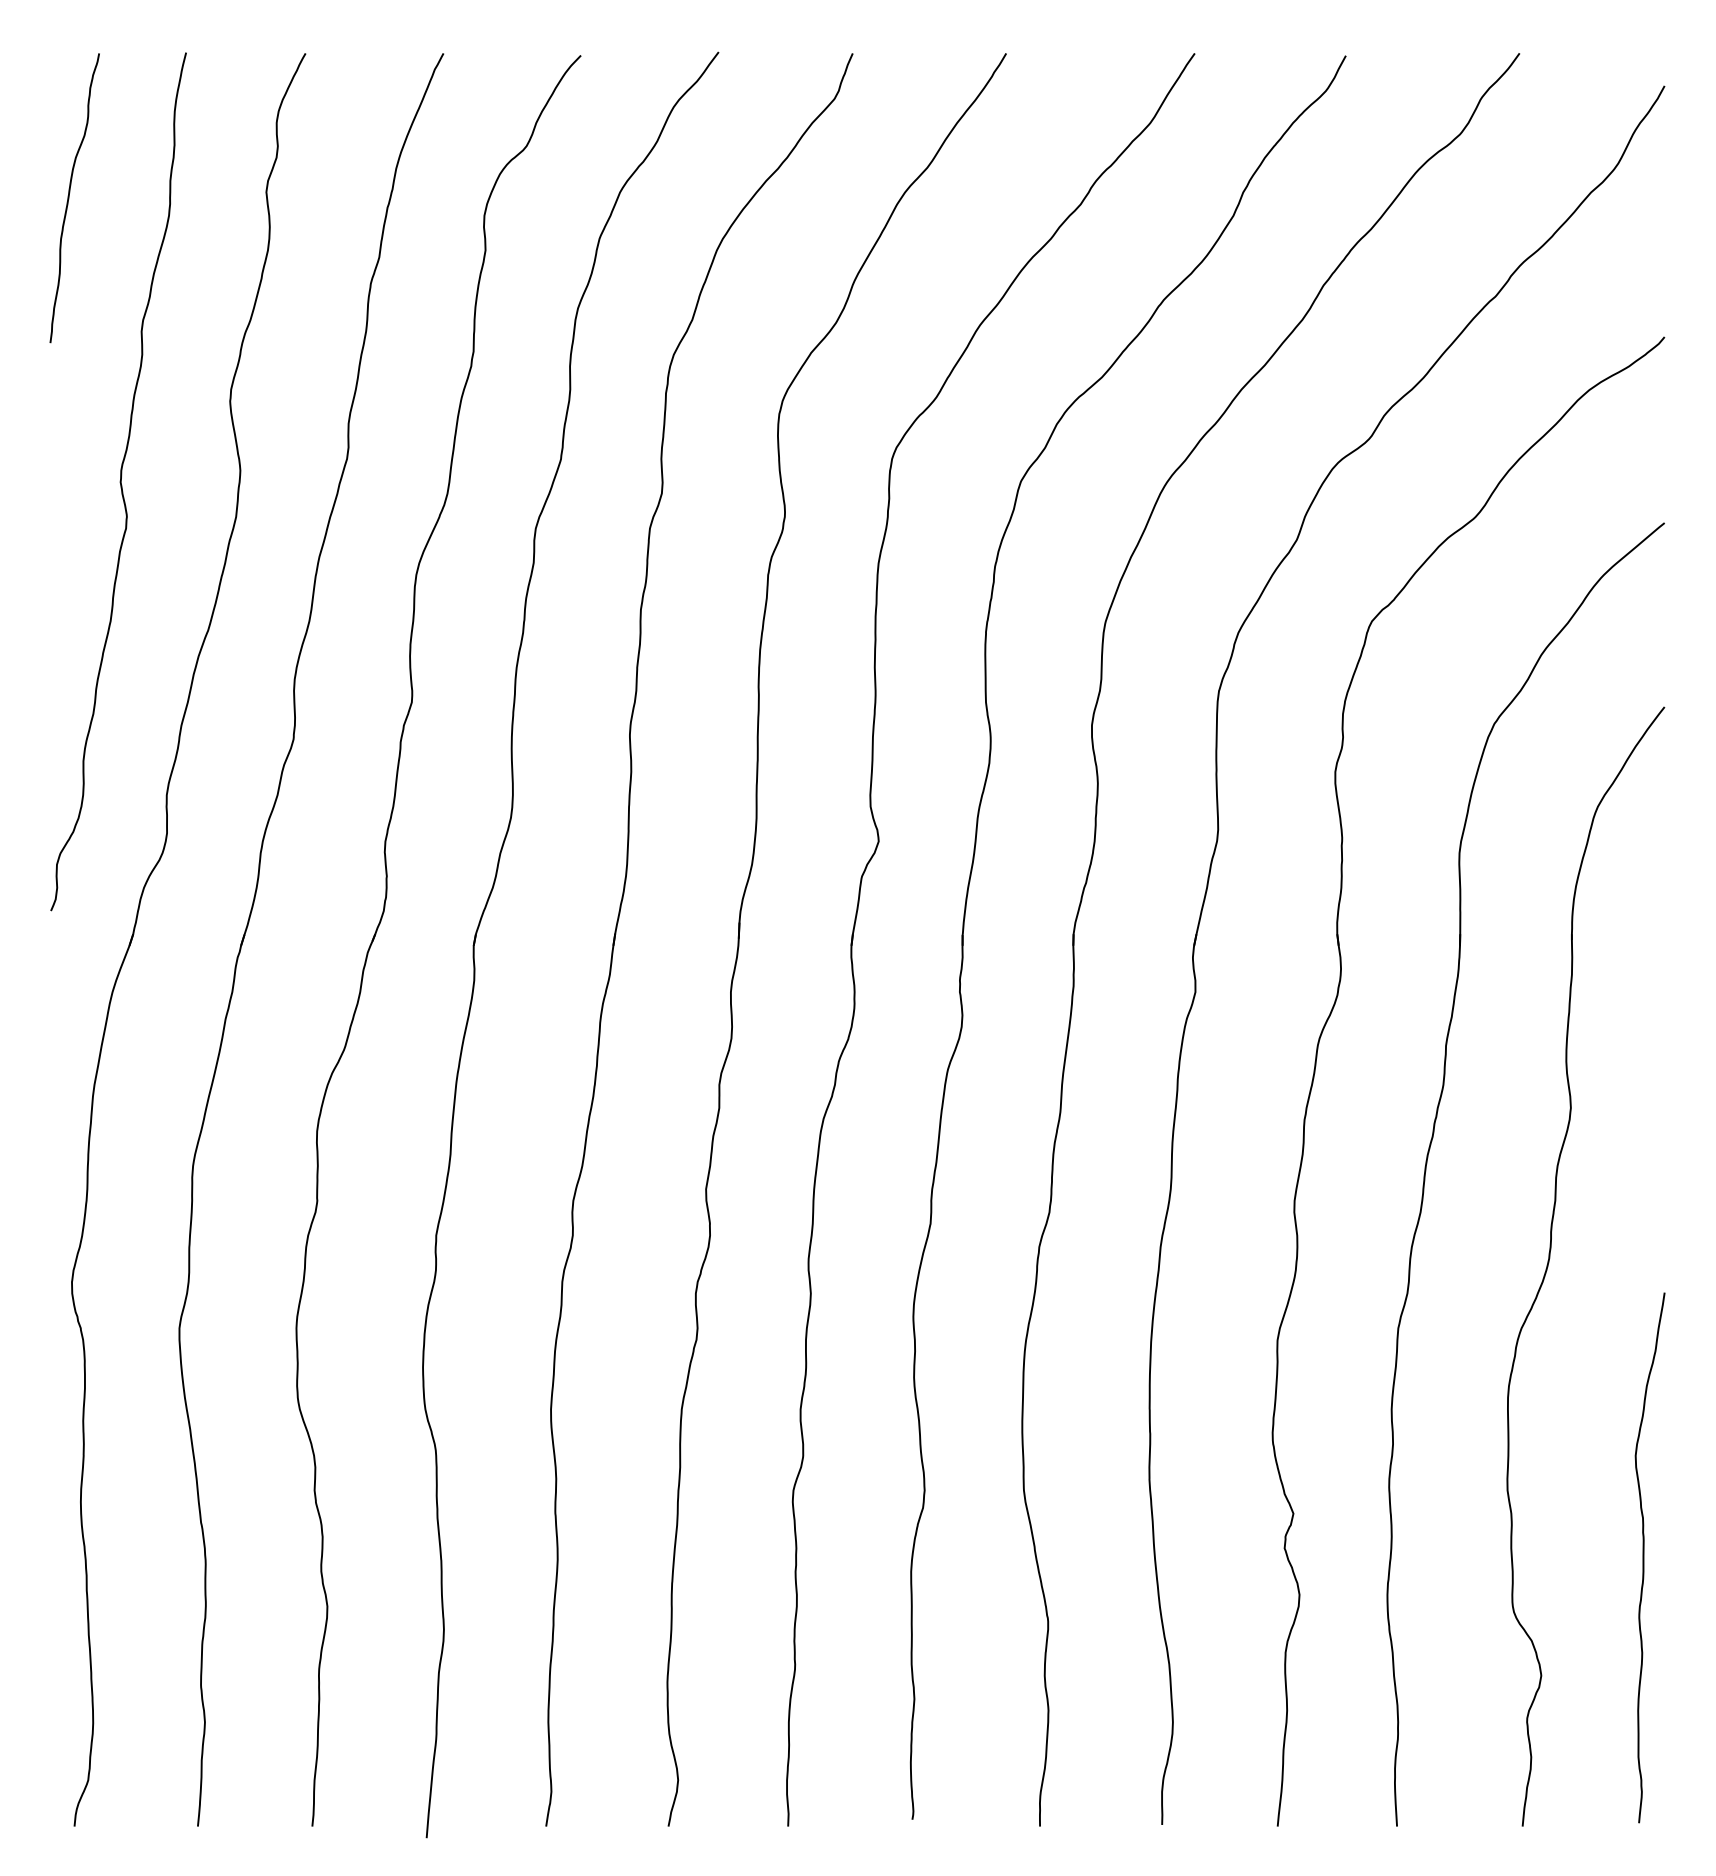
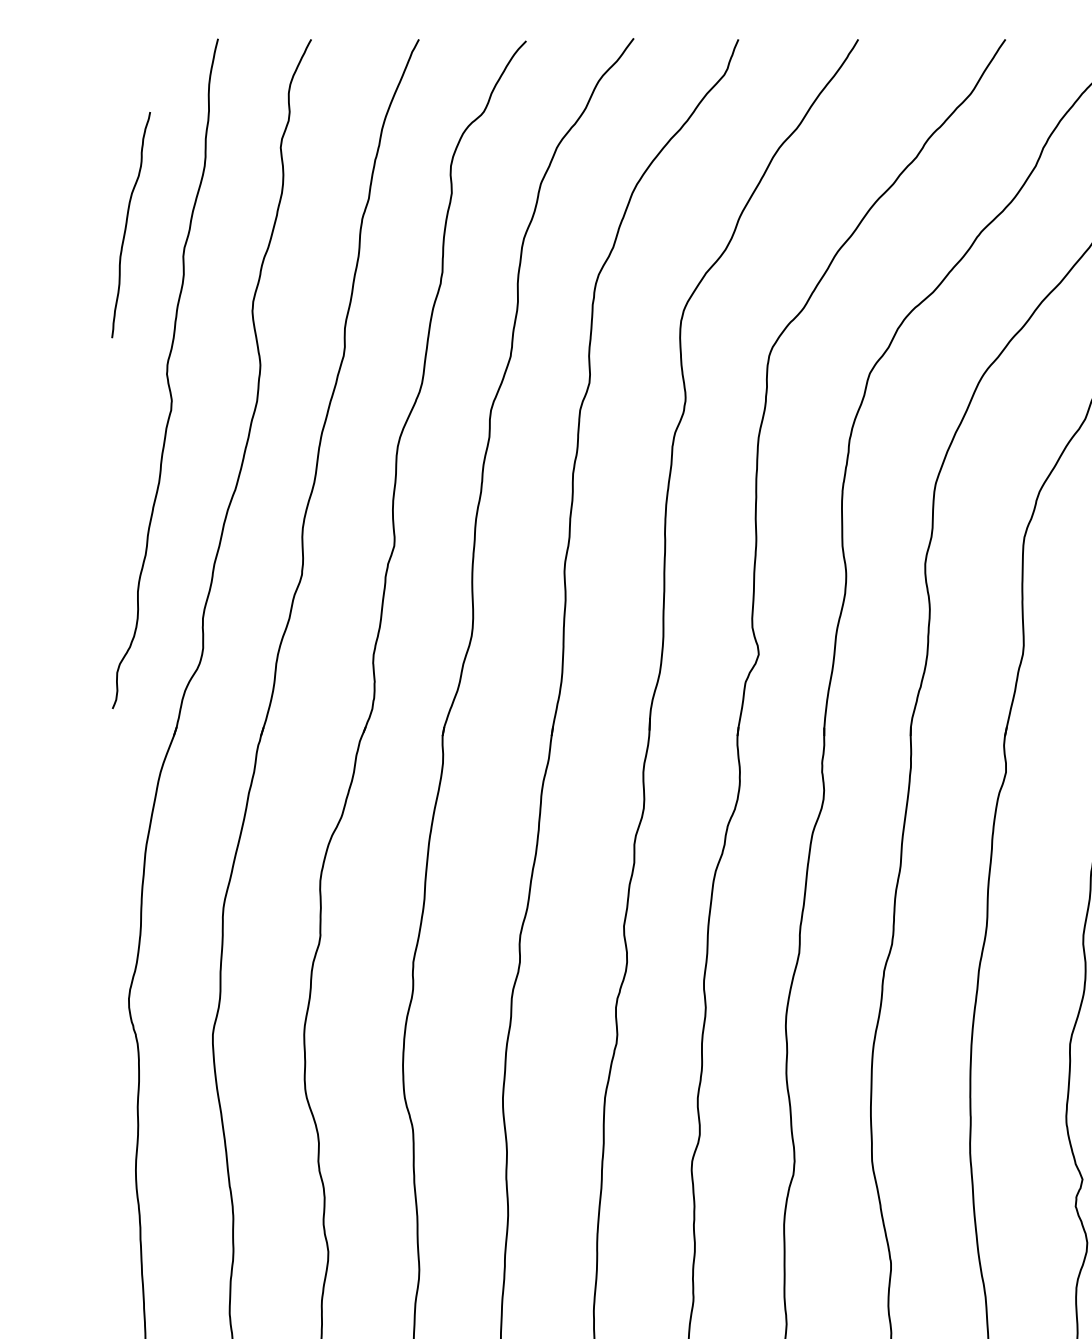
curve: (69, 198) -> (127, 225), moved

